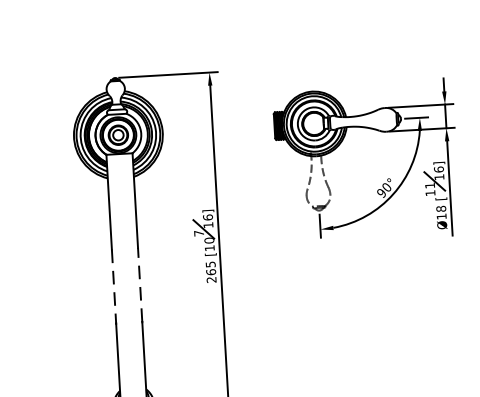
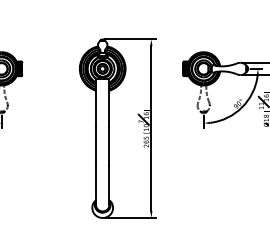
line: (140, 283) -> (109, 145), dashed -> solid
line: (113, 286) -> (95, 146), dashed -> solid

